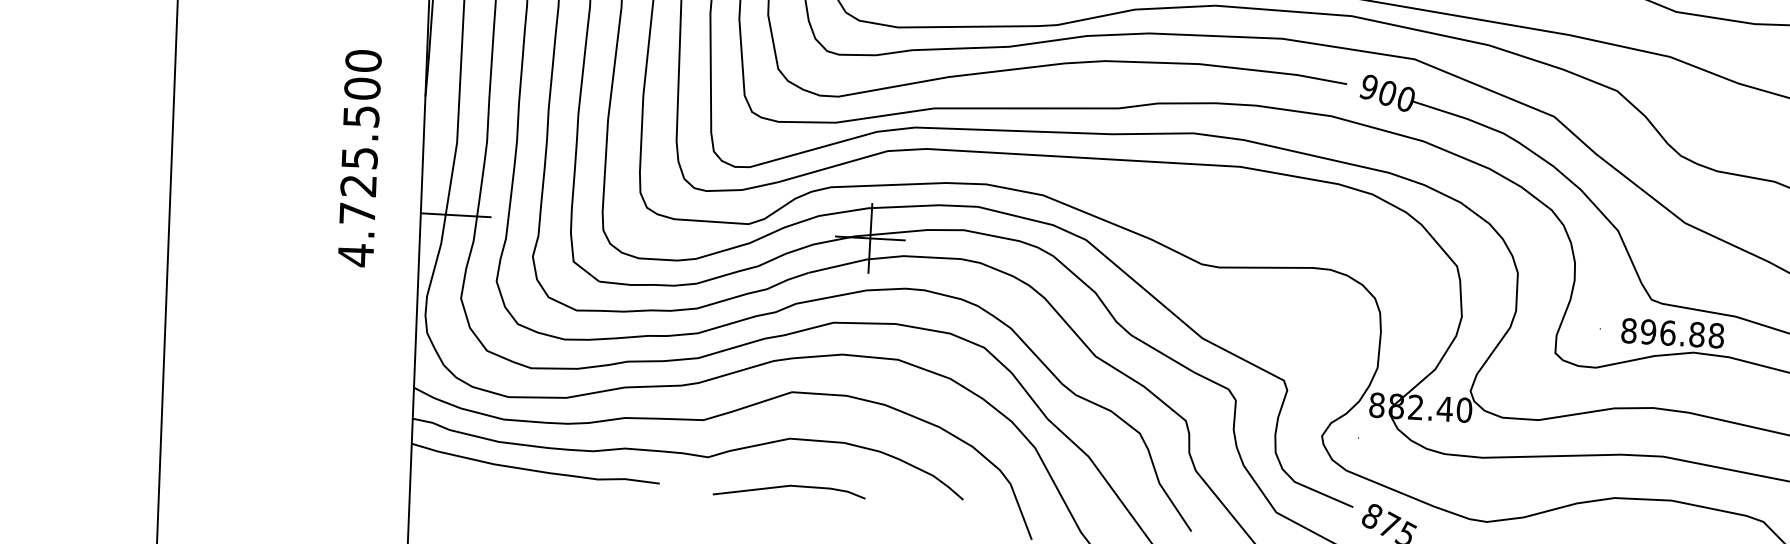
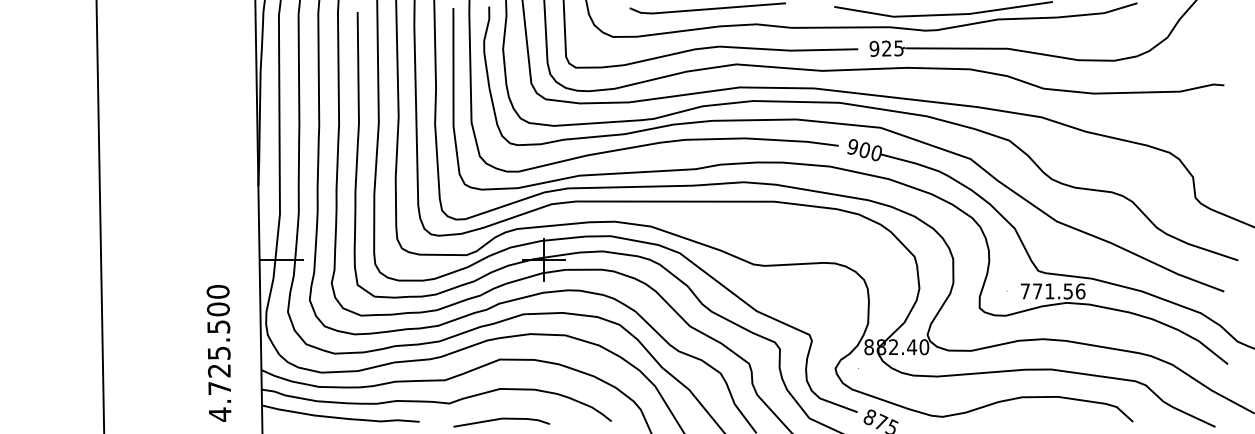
text: (358, 158) -> (218, 353), moved
text: (1672, 333) -> (1052, 291), 896.88 -> 771.56

